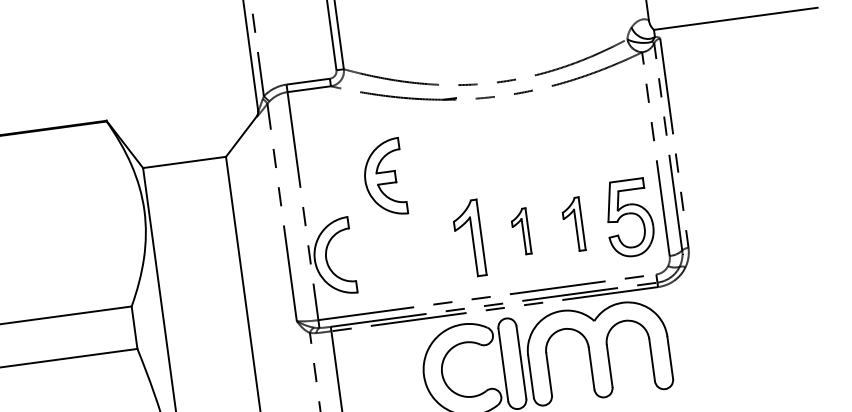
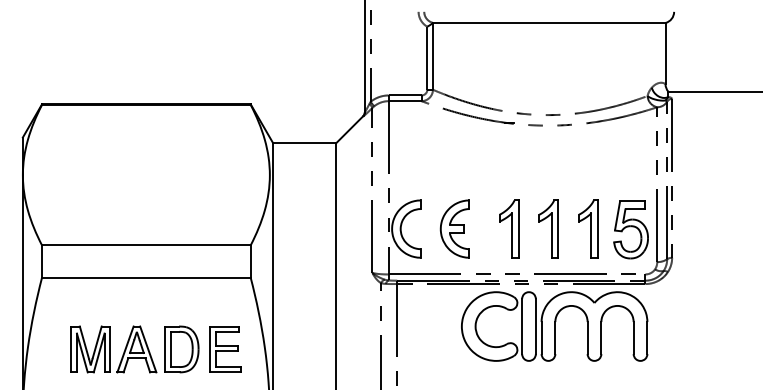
part: (383, 177) -> (454, 228), moved
part: (573, 224) -> (588, 228), size x1.43
part: (520, 231) -> (548, 228), size x1.67

